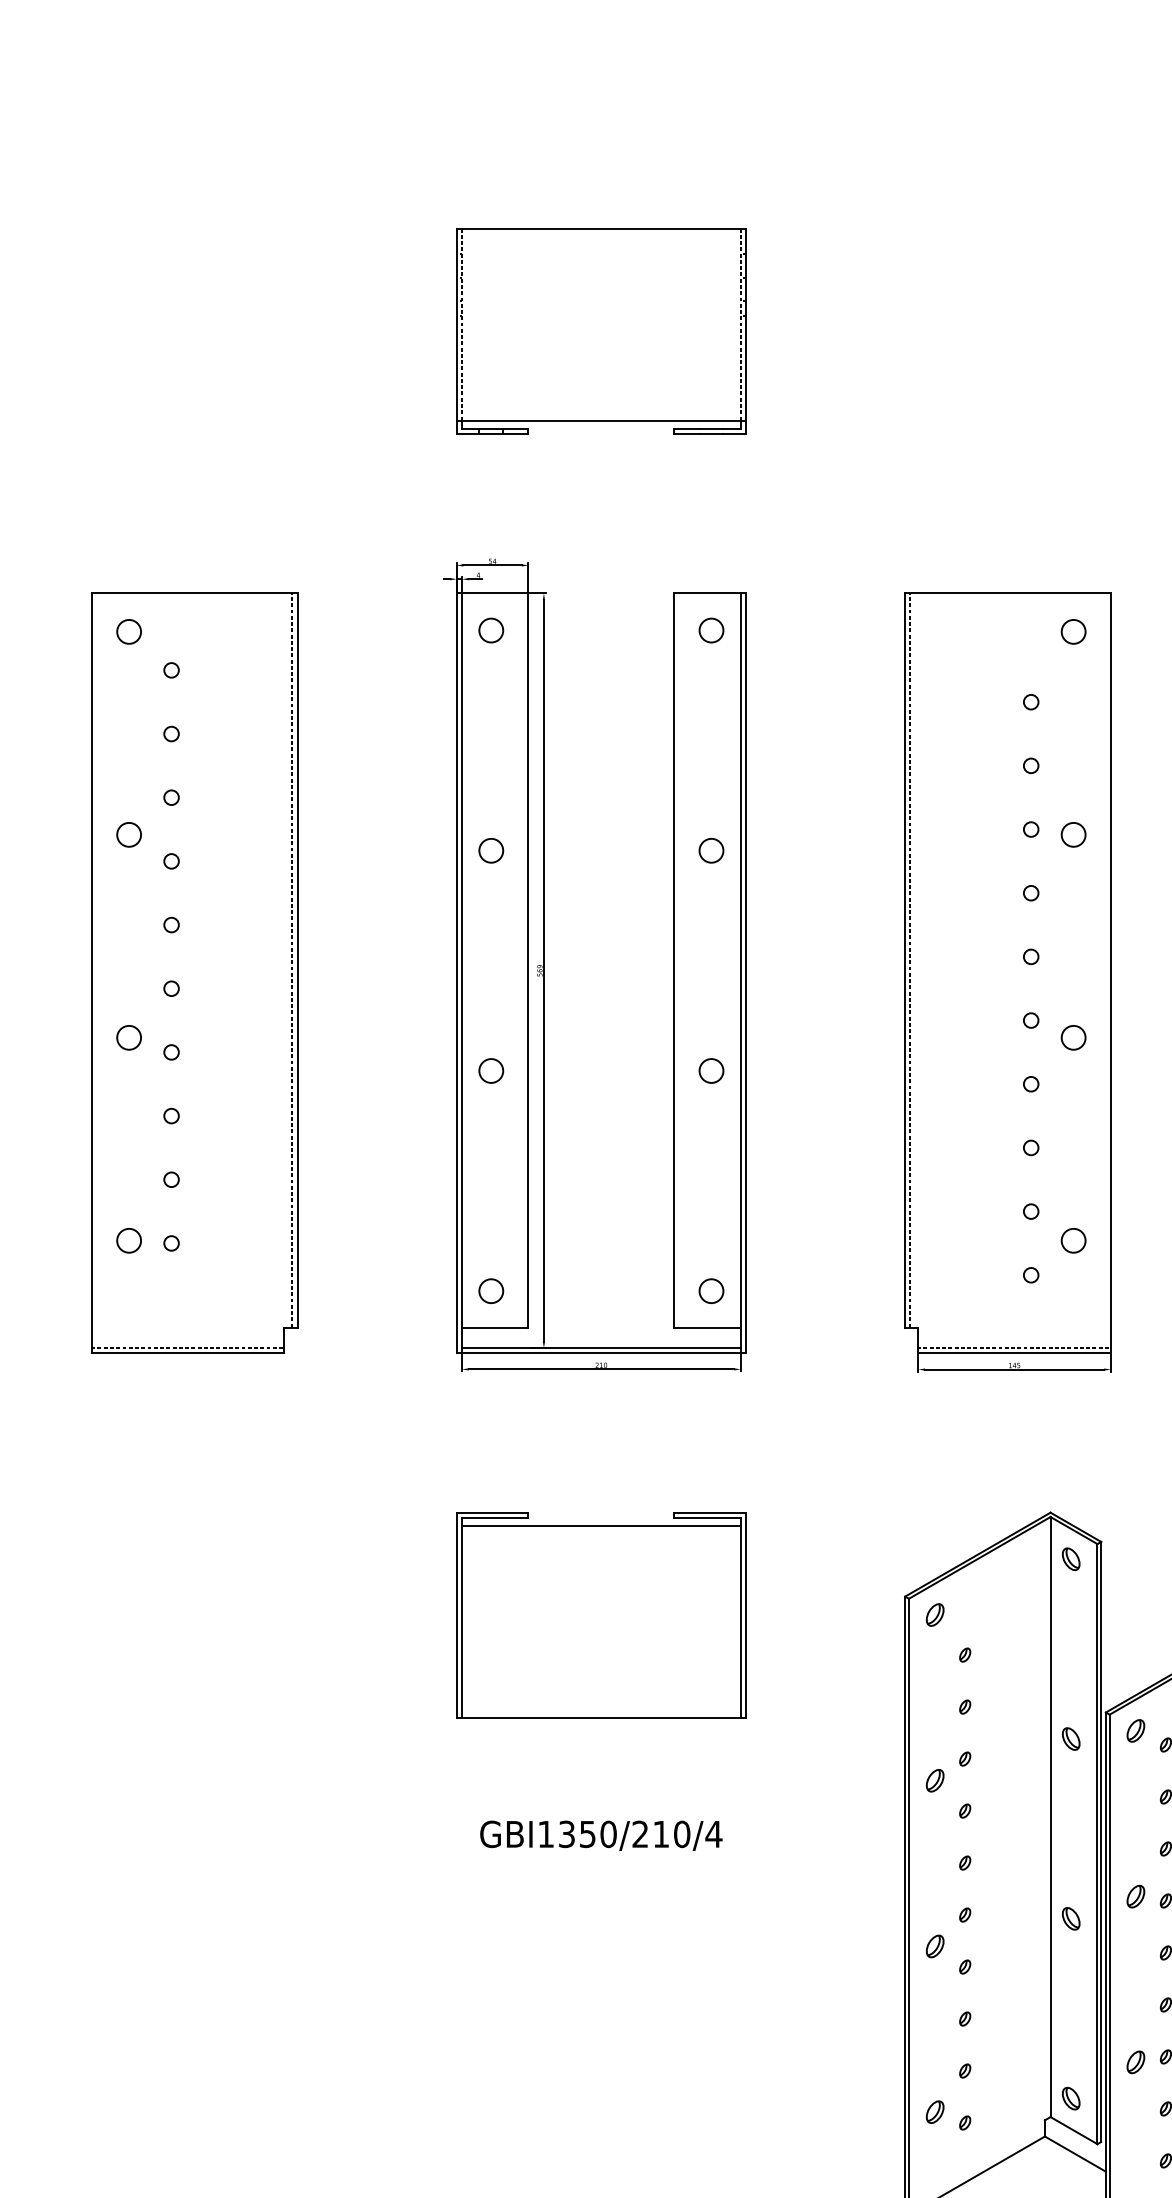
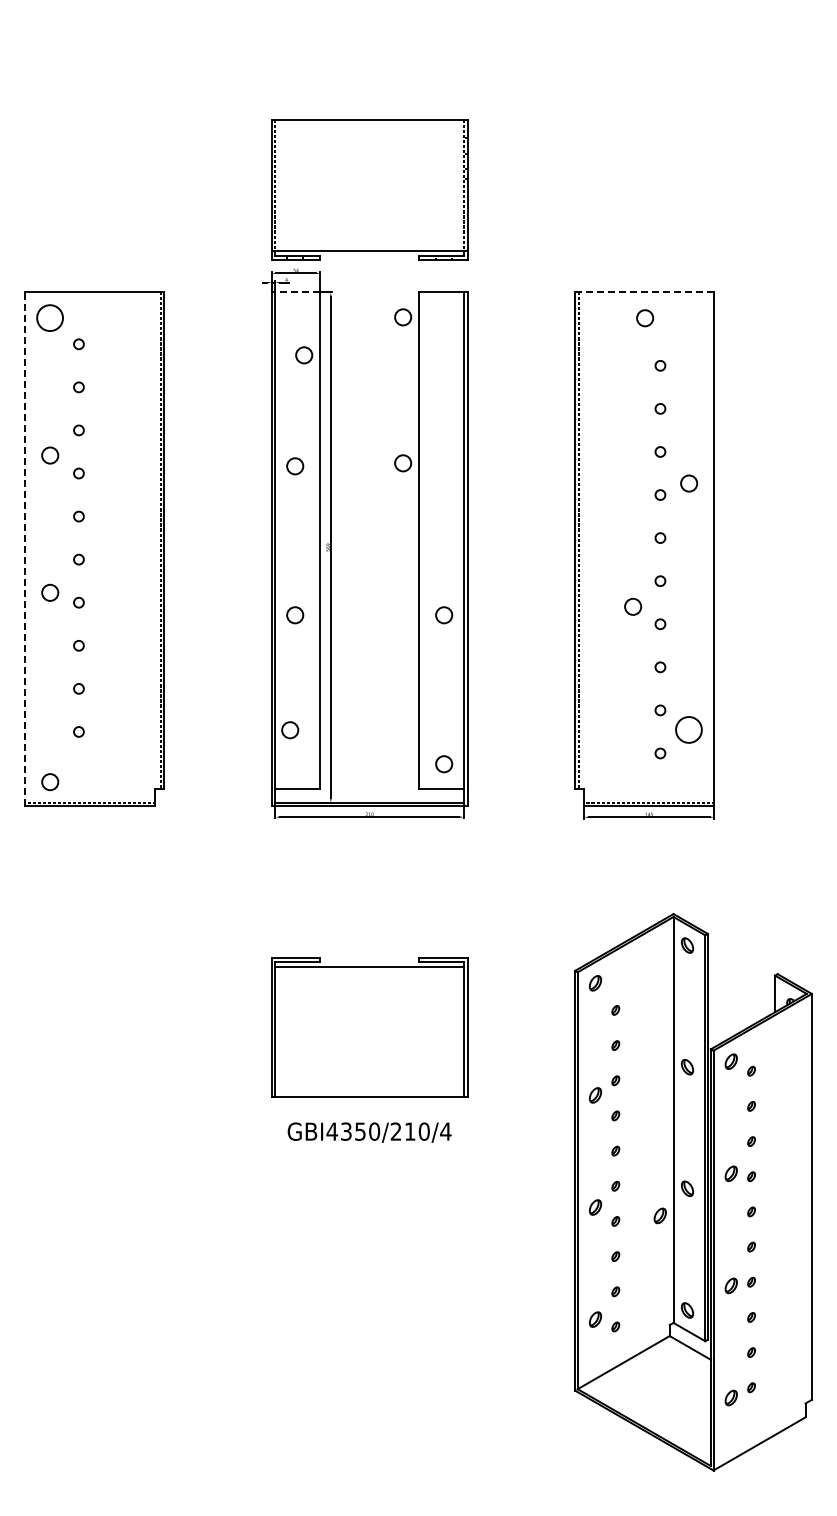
part: (601, 330) -> (369, 189), moved
line: (494, 593) -> (297, 292), solid -> dashed
line: (1007, 593) -> (644, 292), solid -> dashed
circle: (491, 630) -> (304, 355), moved
circle: (711, 630) -> (403, 317), moved
circle: (129, 632) -> (50, 318), size x1.6
circle: (1074, 632) -> (645, 318), moved
circle: (1074, 834) -> (689, 483), moved
circle: (711, 851) -> (403, 463), moved
line: (92, 972) -> (25, 548), solid -> dashed
circle: (1074, 1037) -> (633, 606), moved
circle: (129, 1241) -> (50, 782), moved
circle: (1074, 1241) -> (689, 730), size x1.6
circle: (491, 1291) -> (290, 730), moved
part: (601, 1615) -> (369, 1027), moved
text: (546, 1834) -> (332, 1131), GBI1350/210/4 -> GBI4350/210/4
part: (1029, 1958) -> (659, 1215), added

